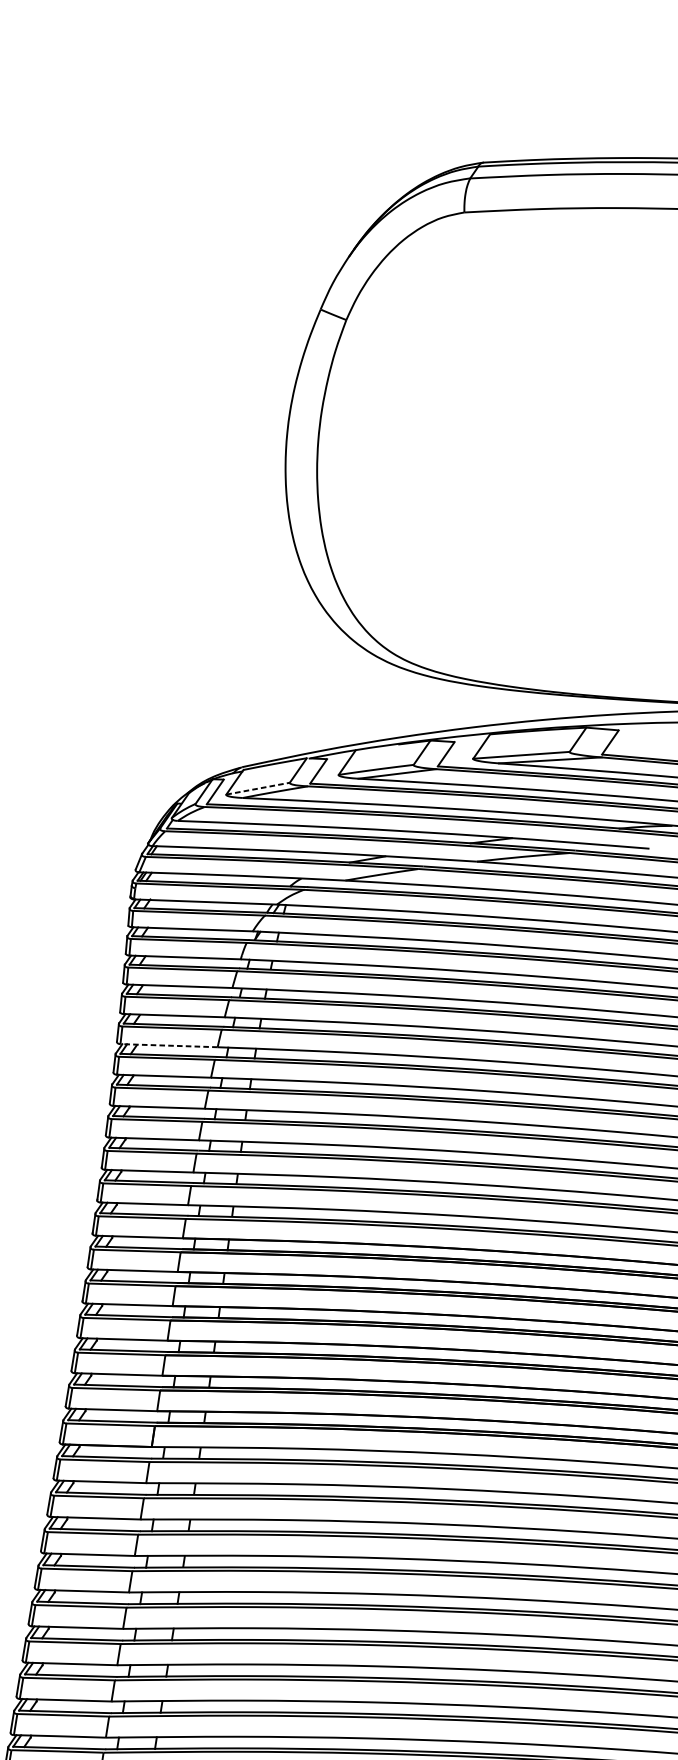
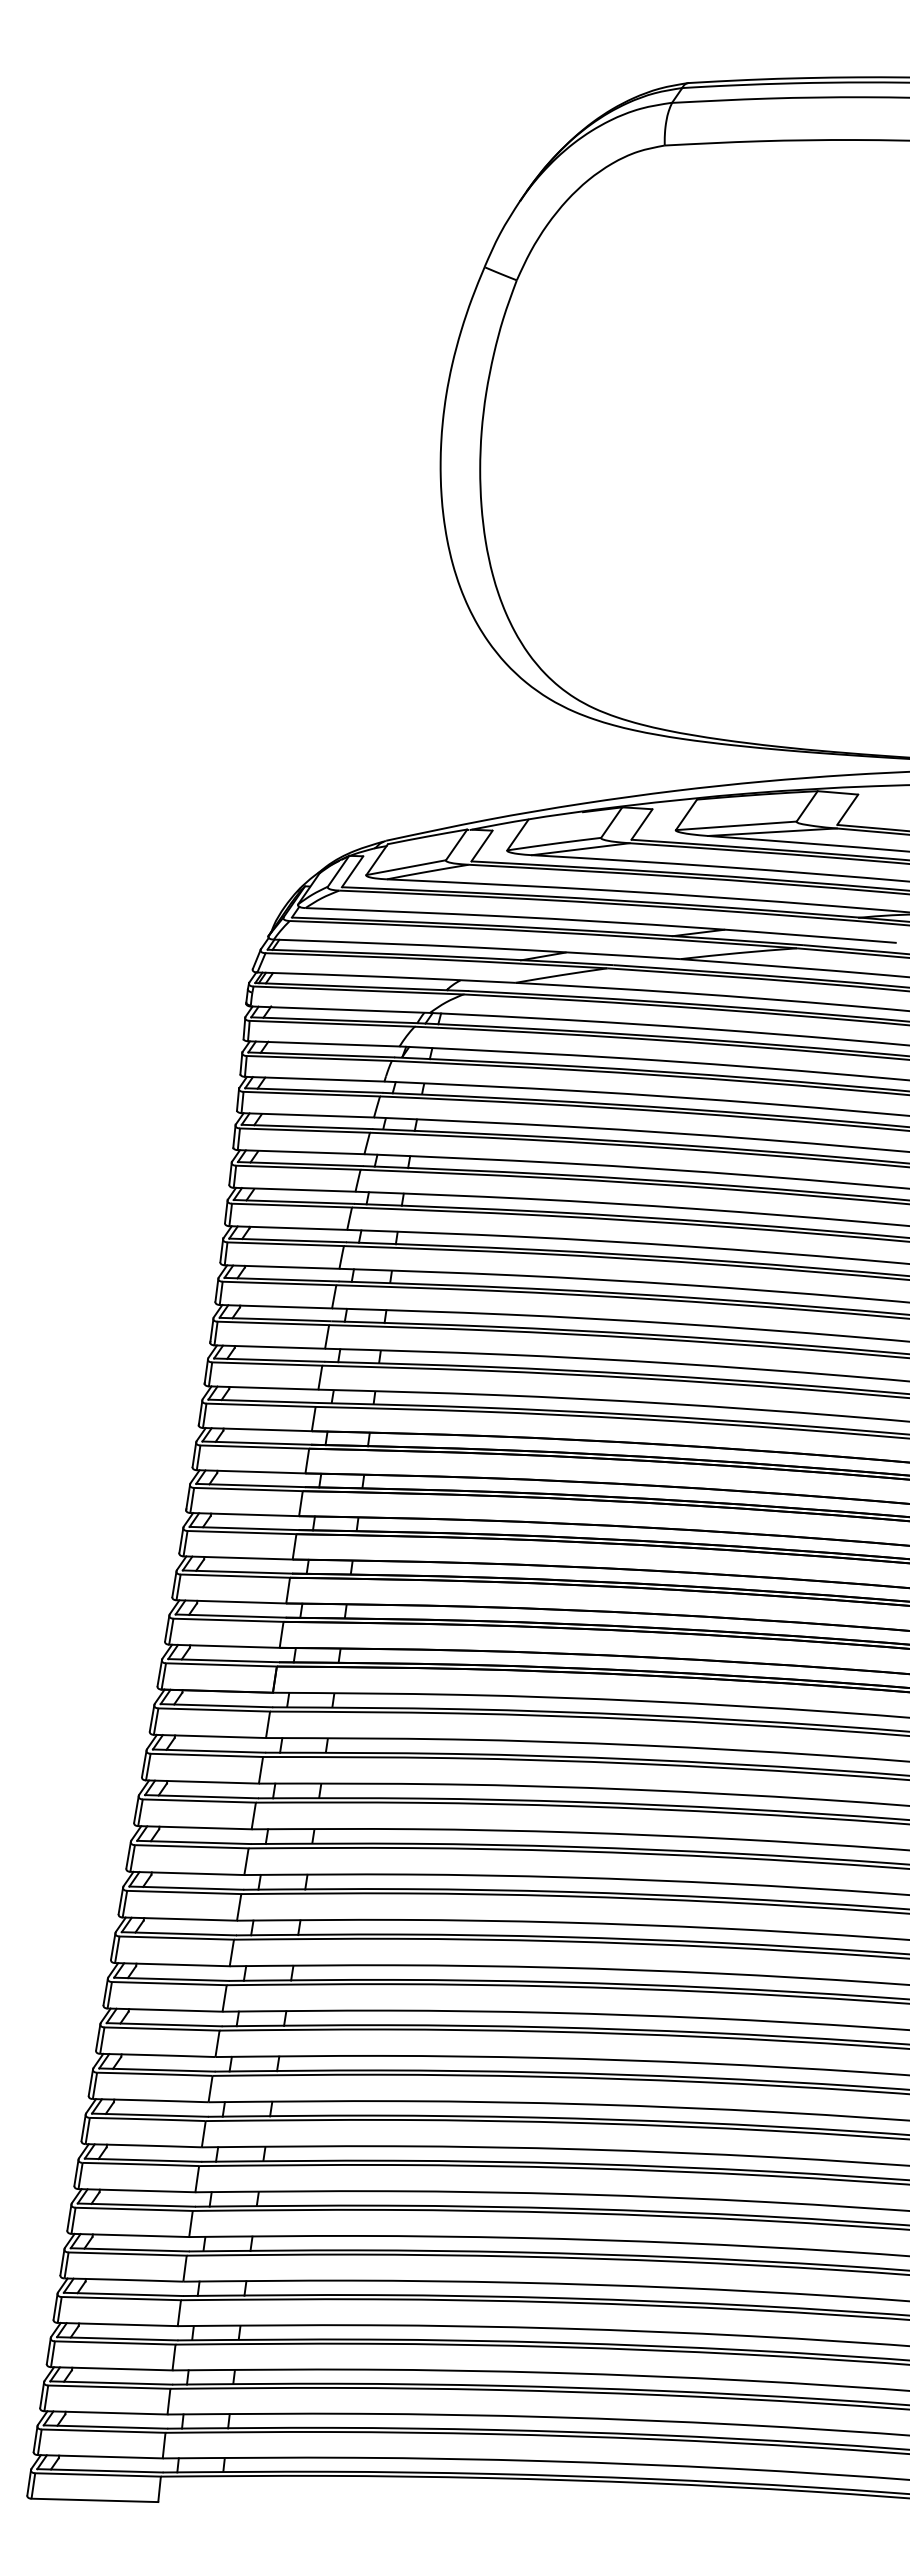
line: (258, 788) -> (406, 867), dashed -> solid
line: (168, 1045) -> (294, 1189), dashed -> solid

